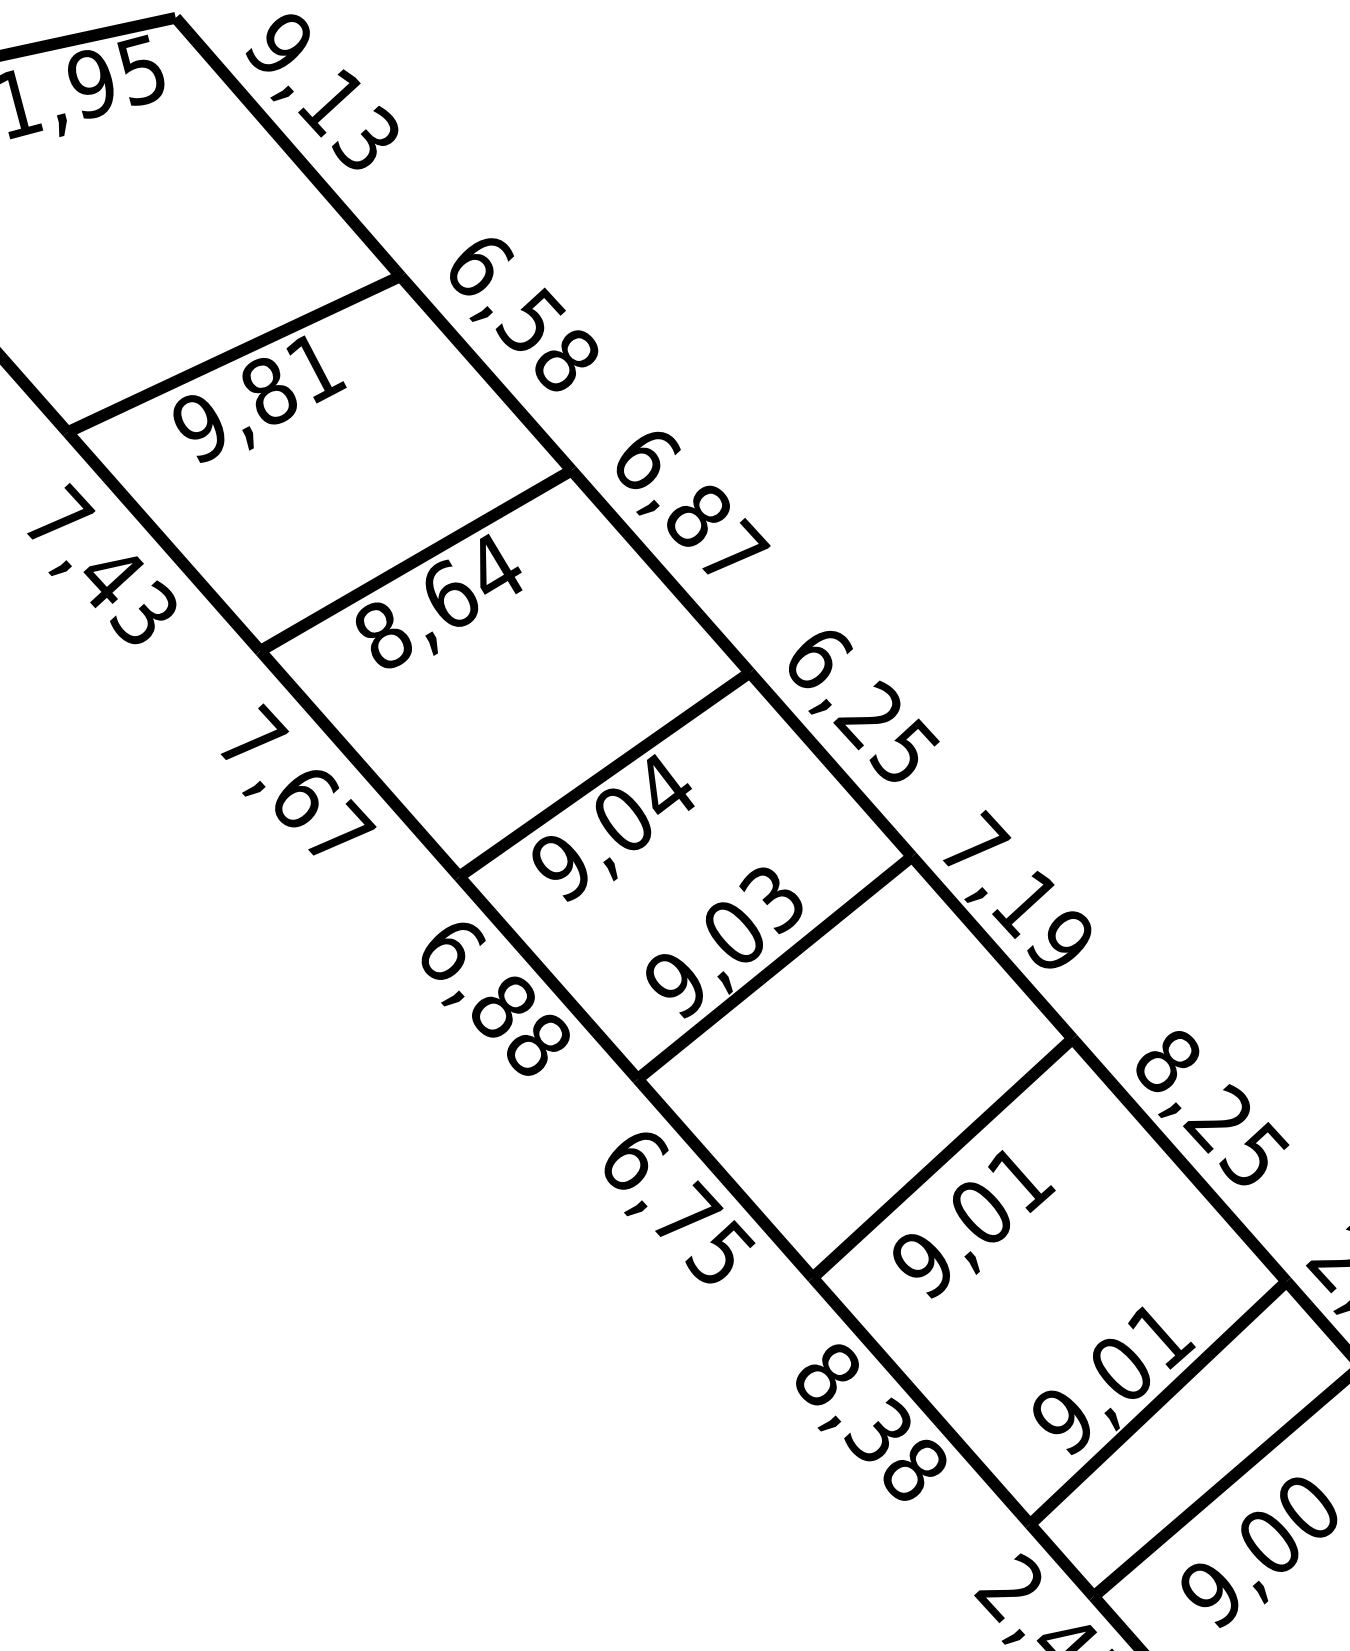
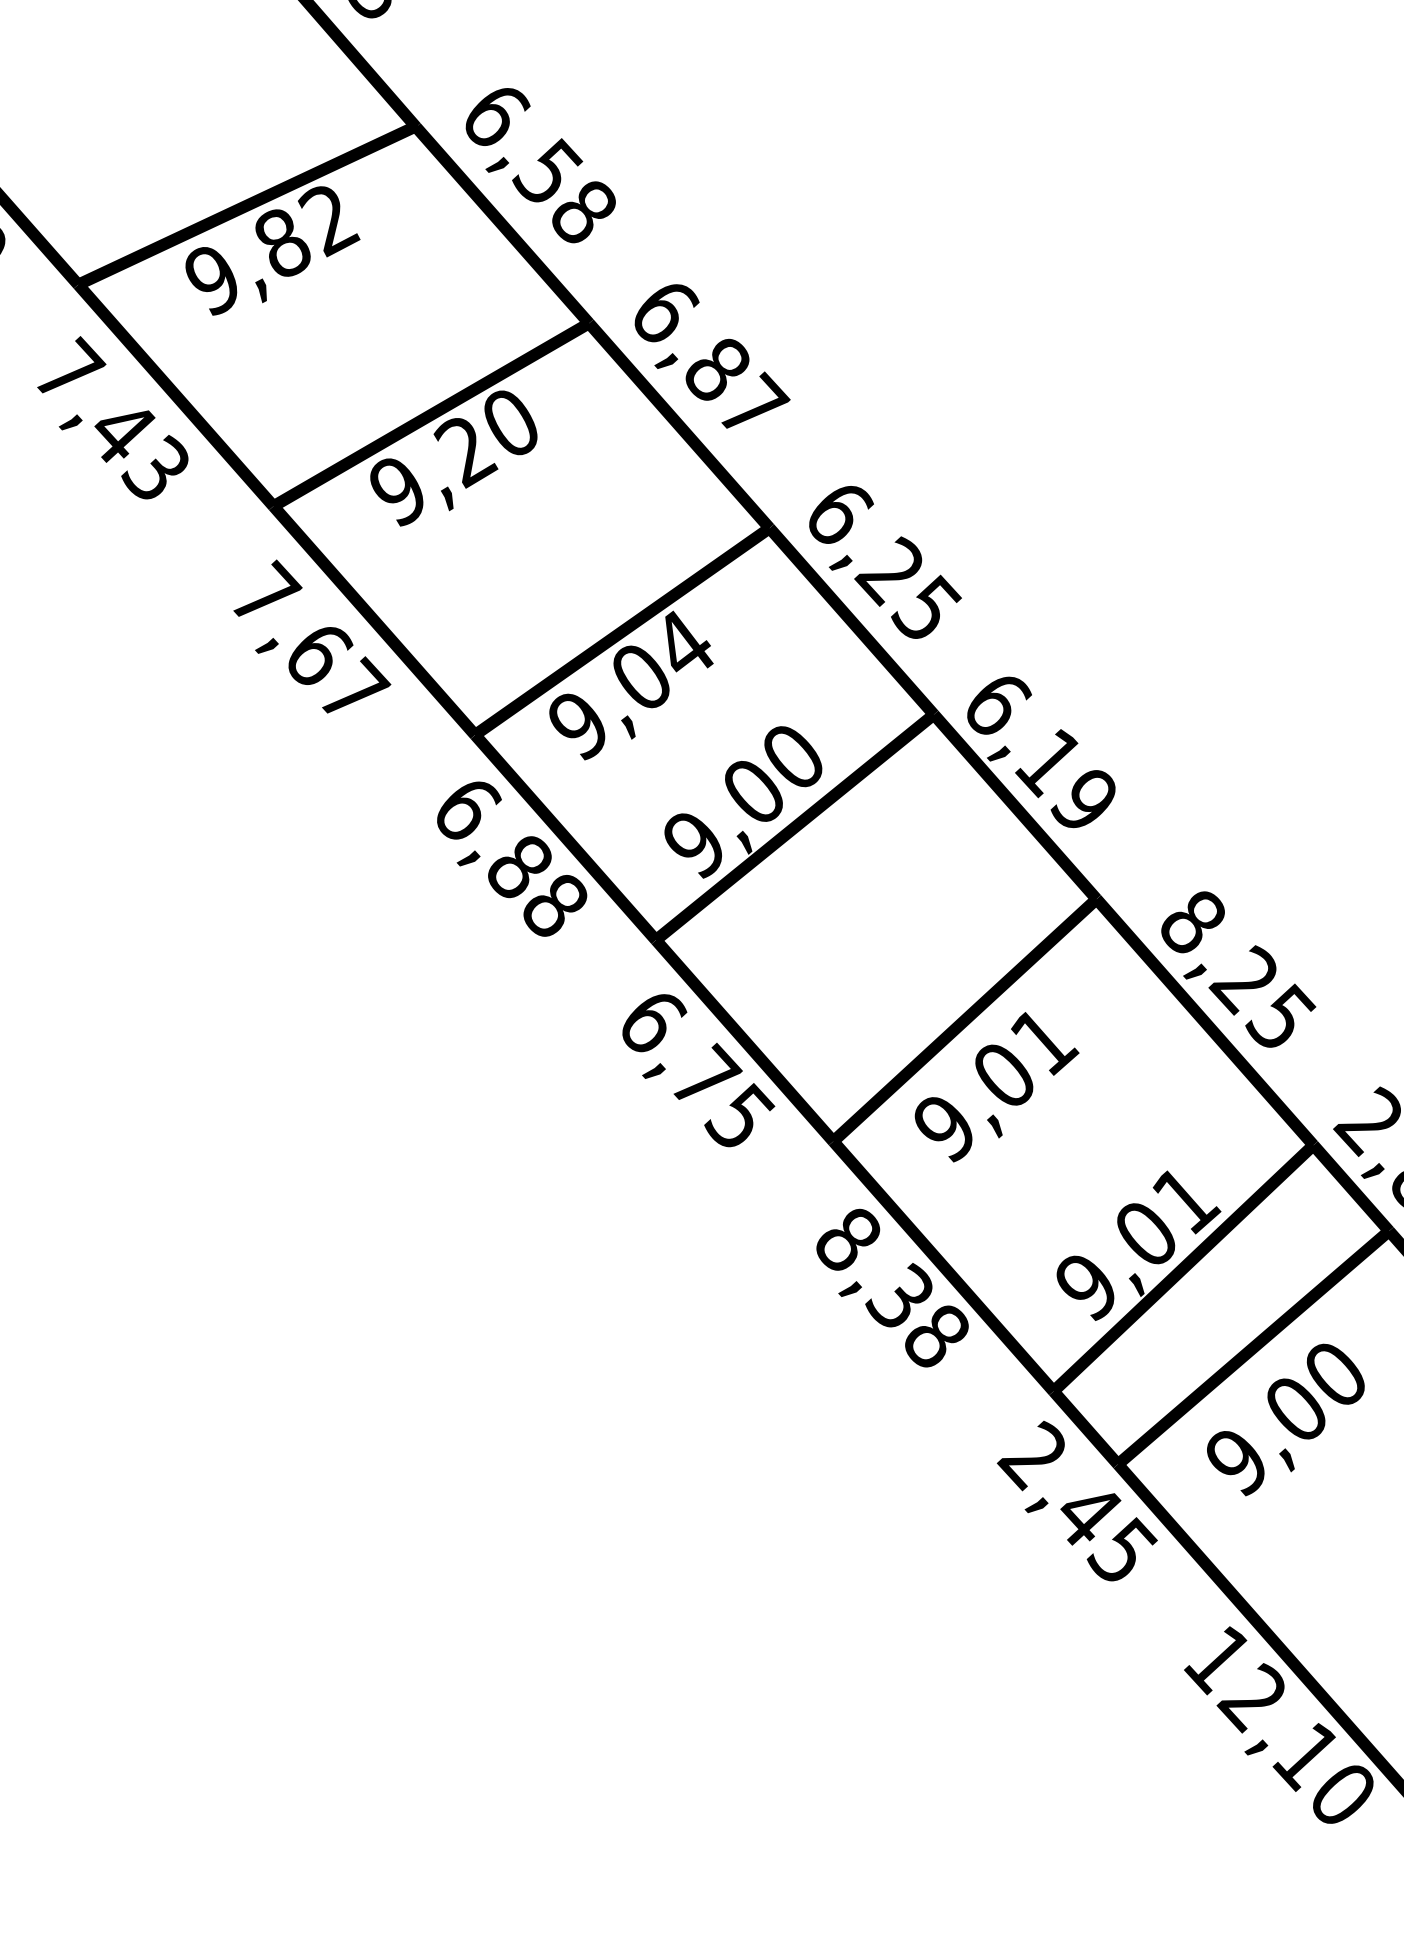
text: (315, 369) -> (329, 221), 9,81 -> 9,82
text: (438, 601) -> (454, 456), 8,64 -> 9,20
text: (976, 842) -> (999, 700), 7,19 -> 6,19
text: (770, 900) -> (790, 759), 9,03 -> 9,00

